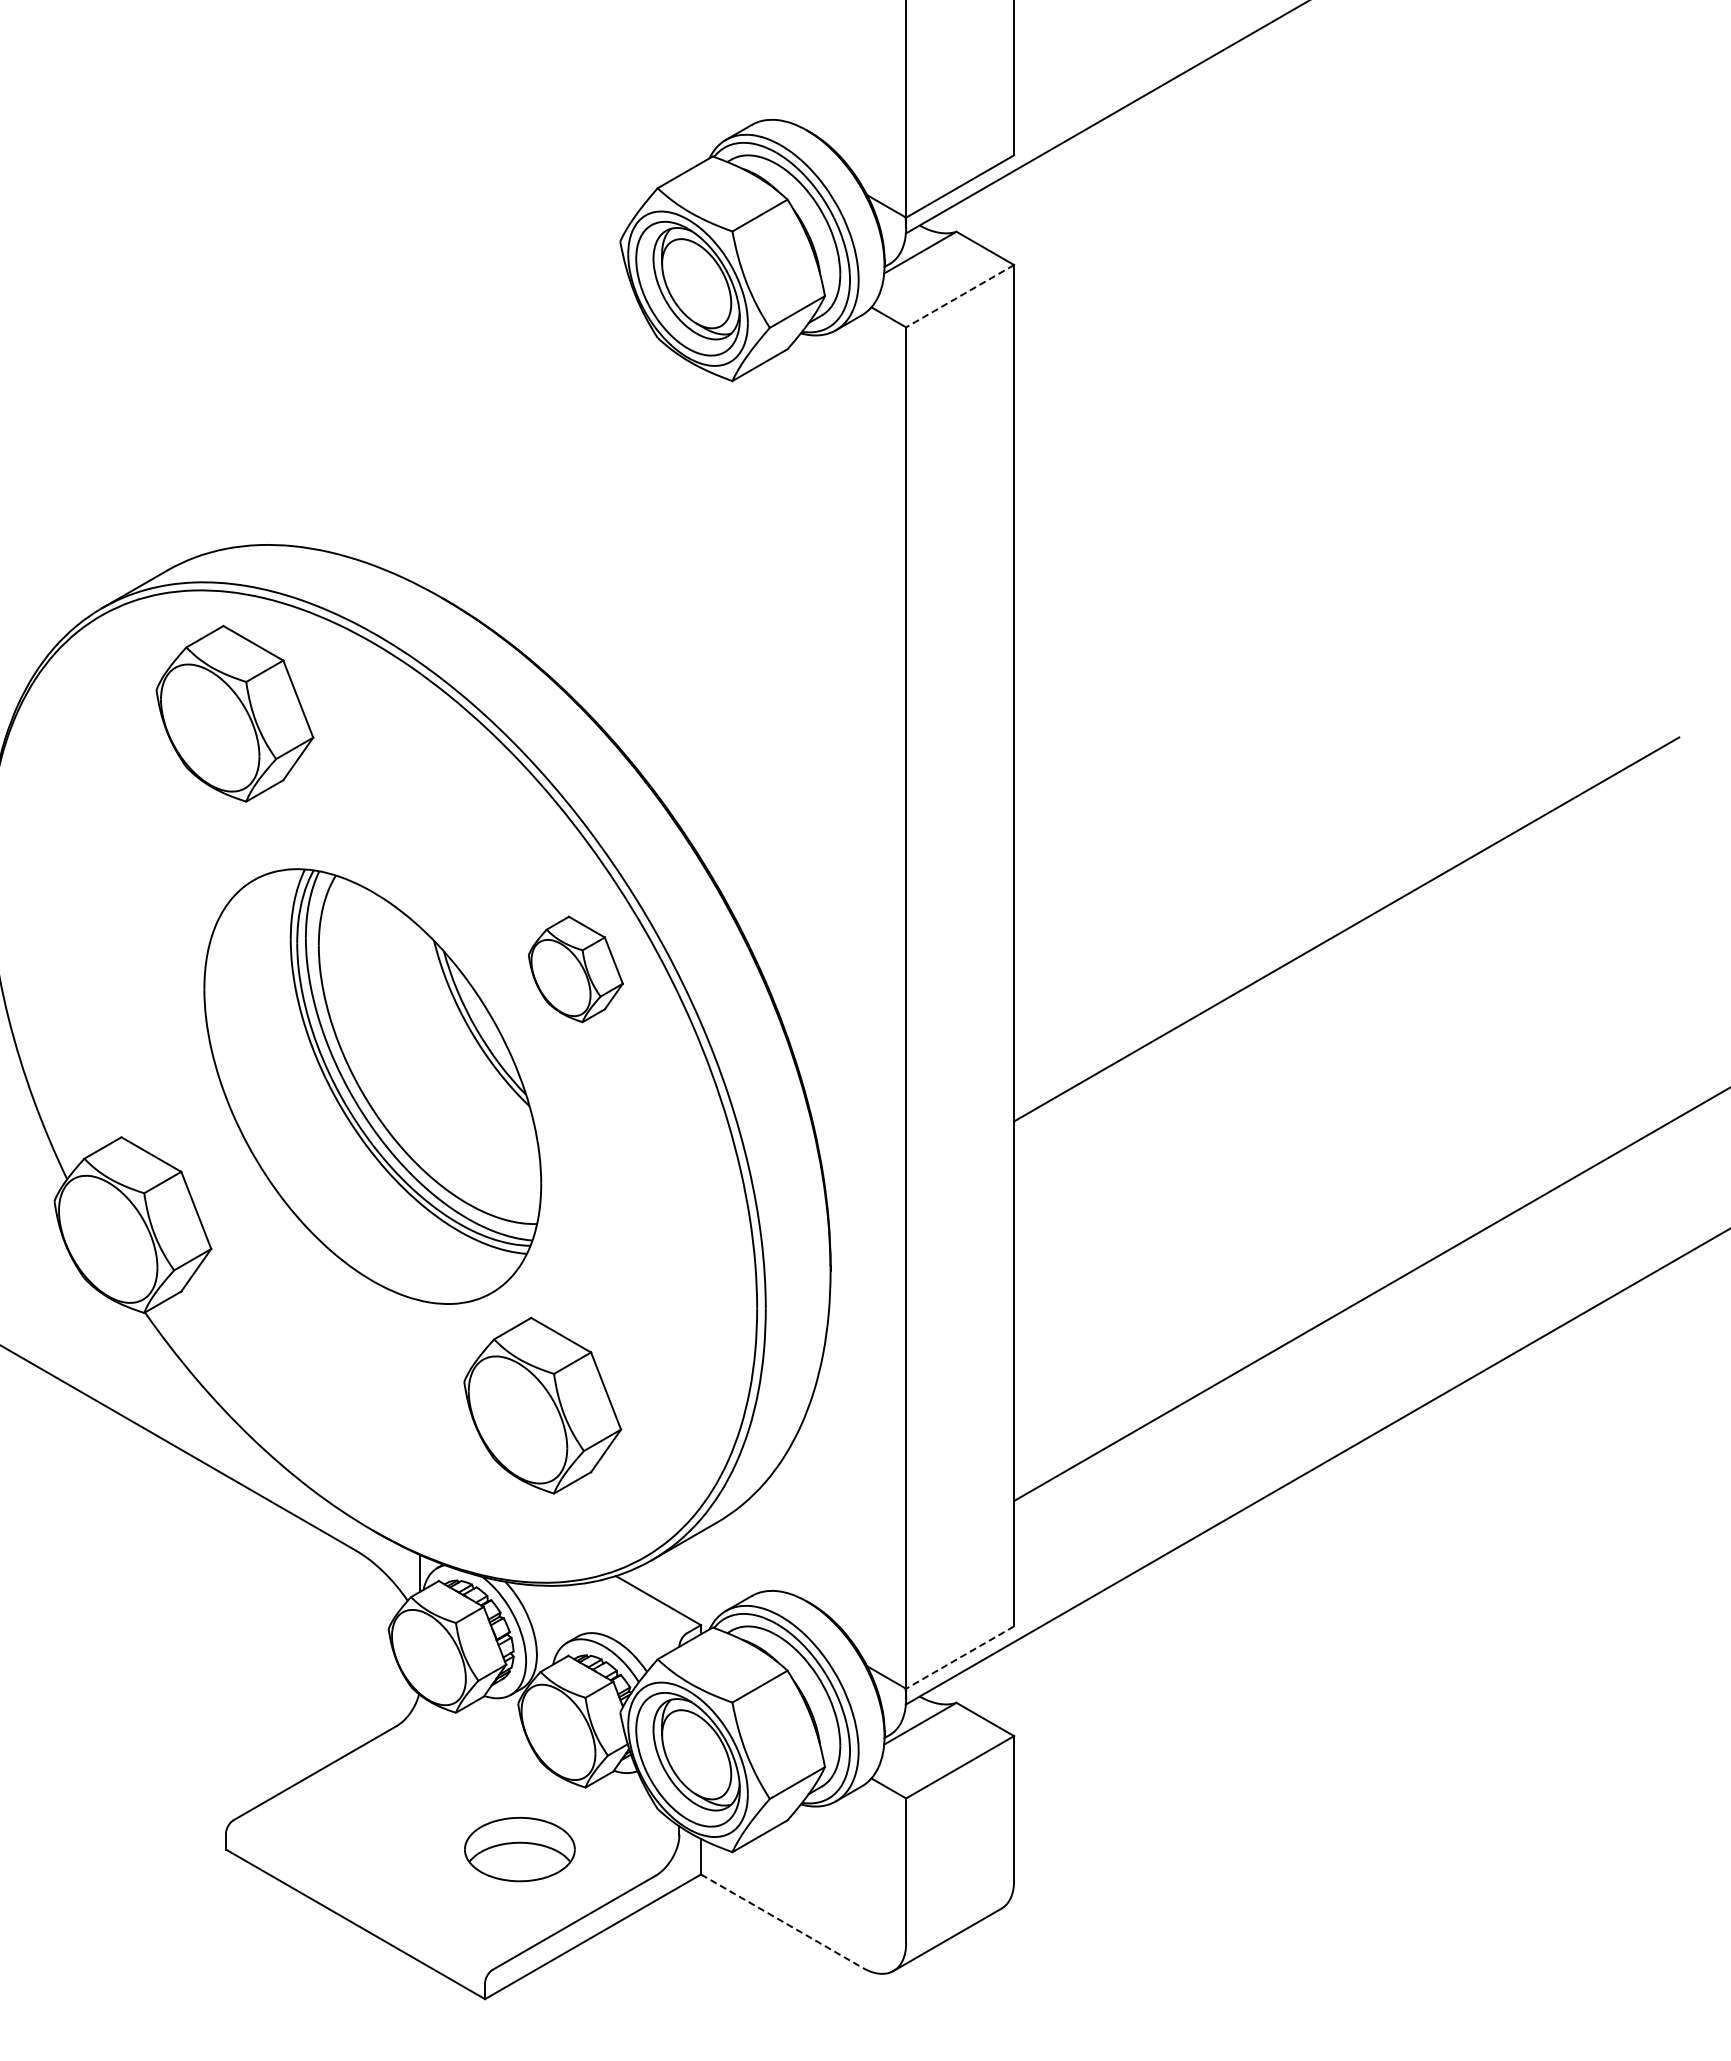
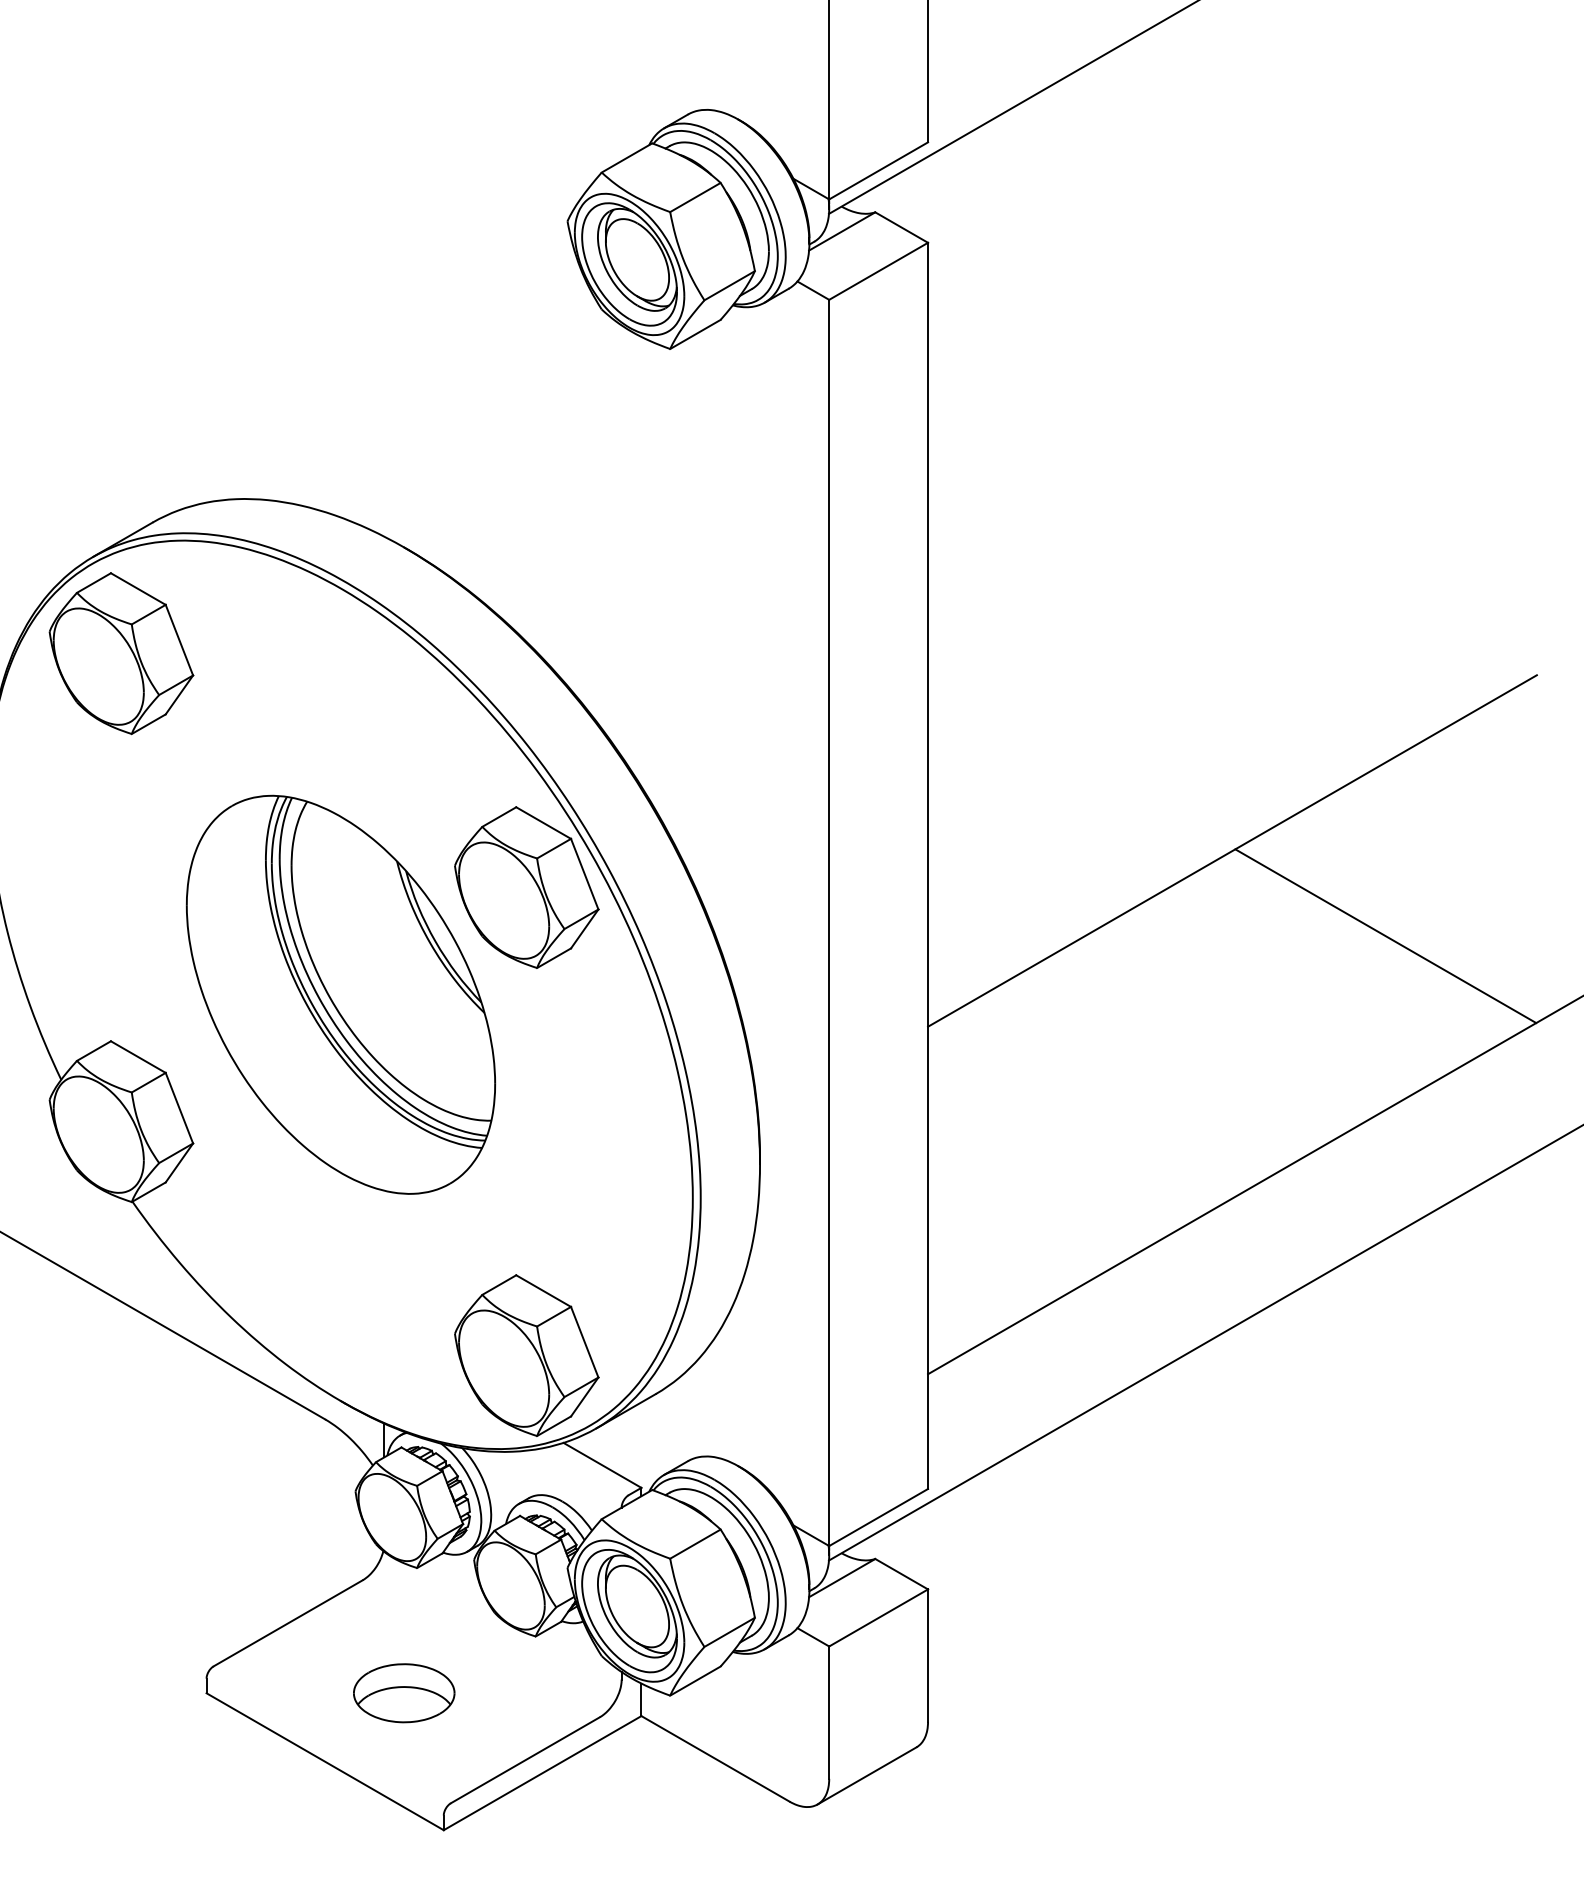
line: (959, 296) -> (878, 271), dashed -> solid
part: (234, 713) -> (121, 653), moved
part: (575, 969) -> (526, 887), size x1.67
line: (1513, 1022) -> (1385, 936), added
part: (542, 1405) -> (526, 1355), moved
line: (959, 1657) -> (878, 1517), dashed -> solid
part: (519, 1849) -> (403, 1693), moved
line: (782, 1921) -> (716, 1759), dashed -> solid

